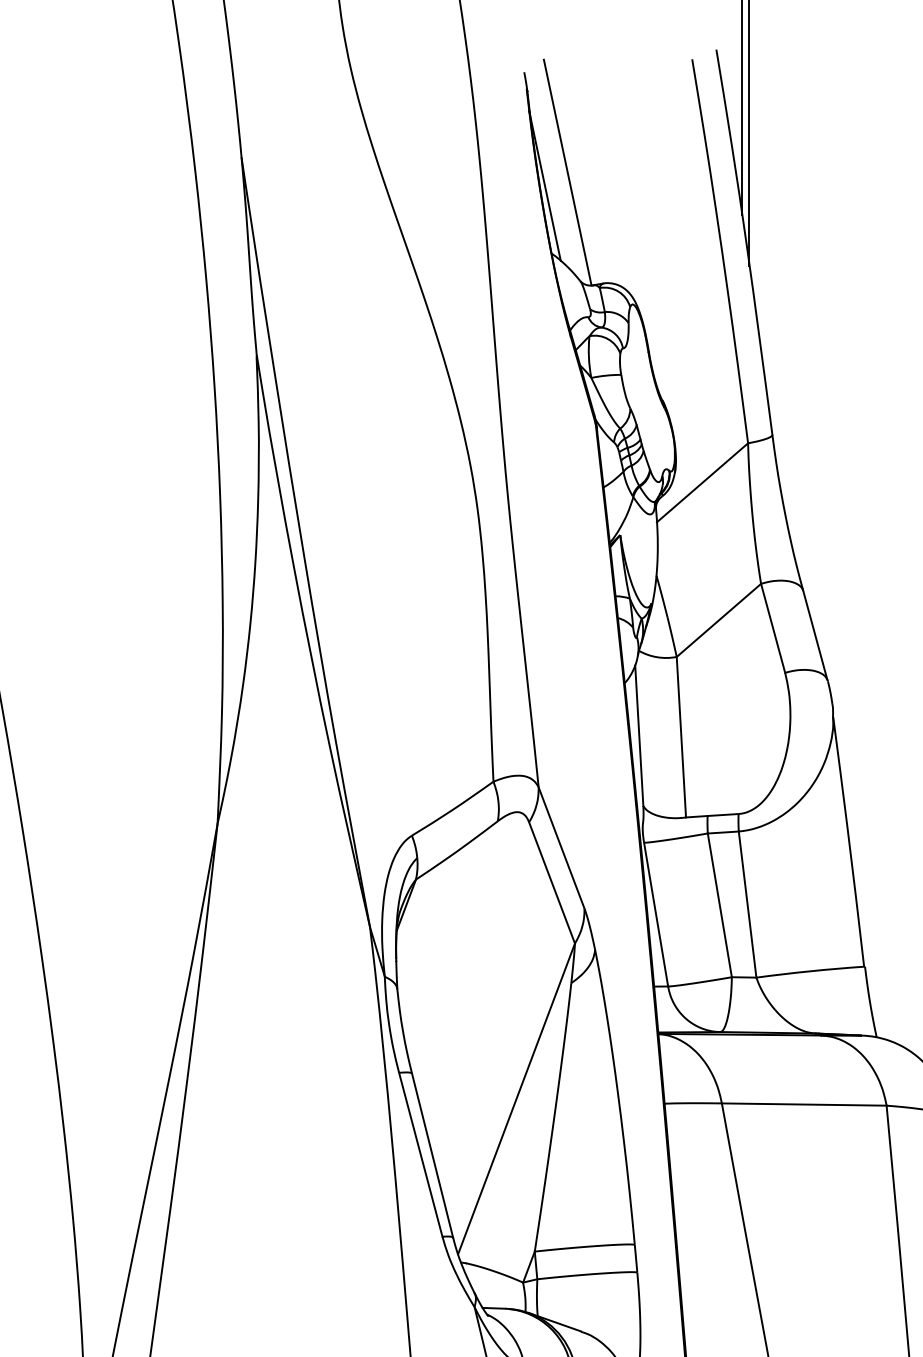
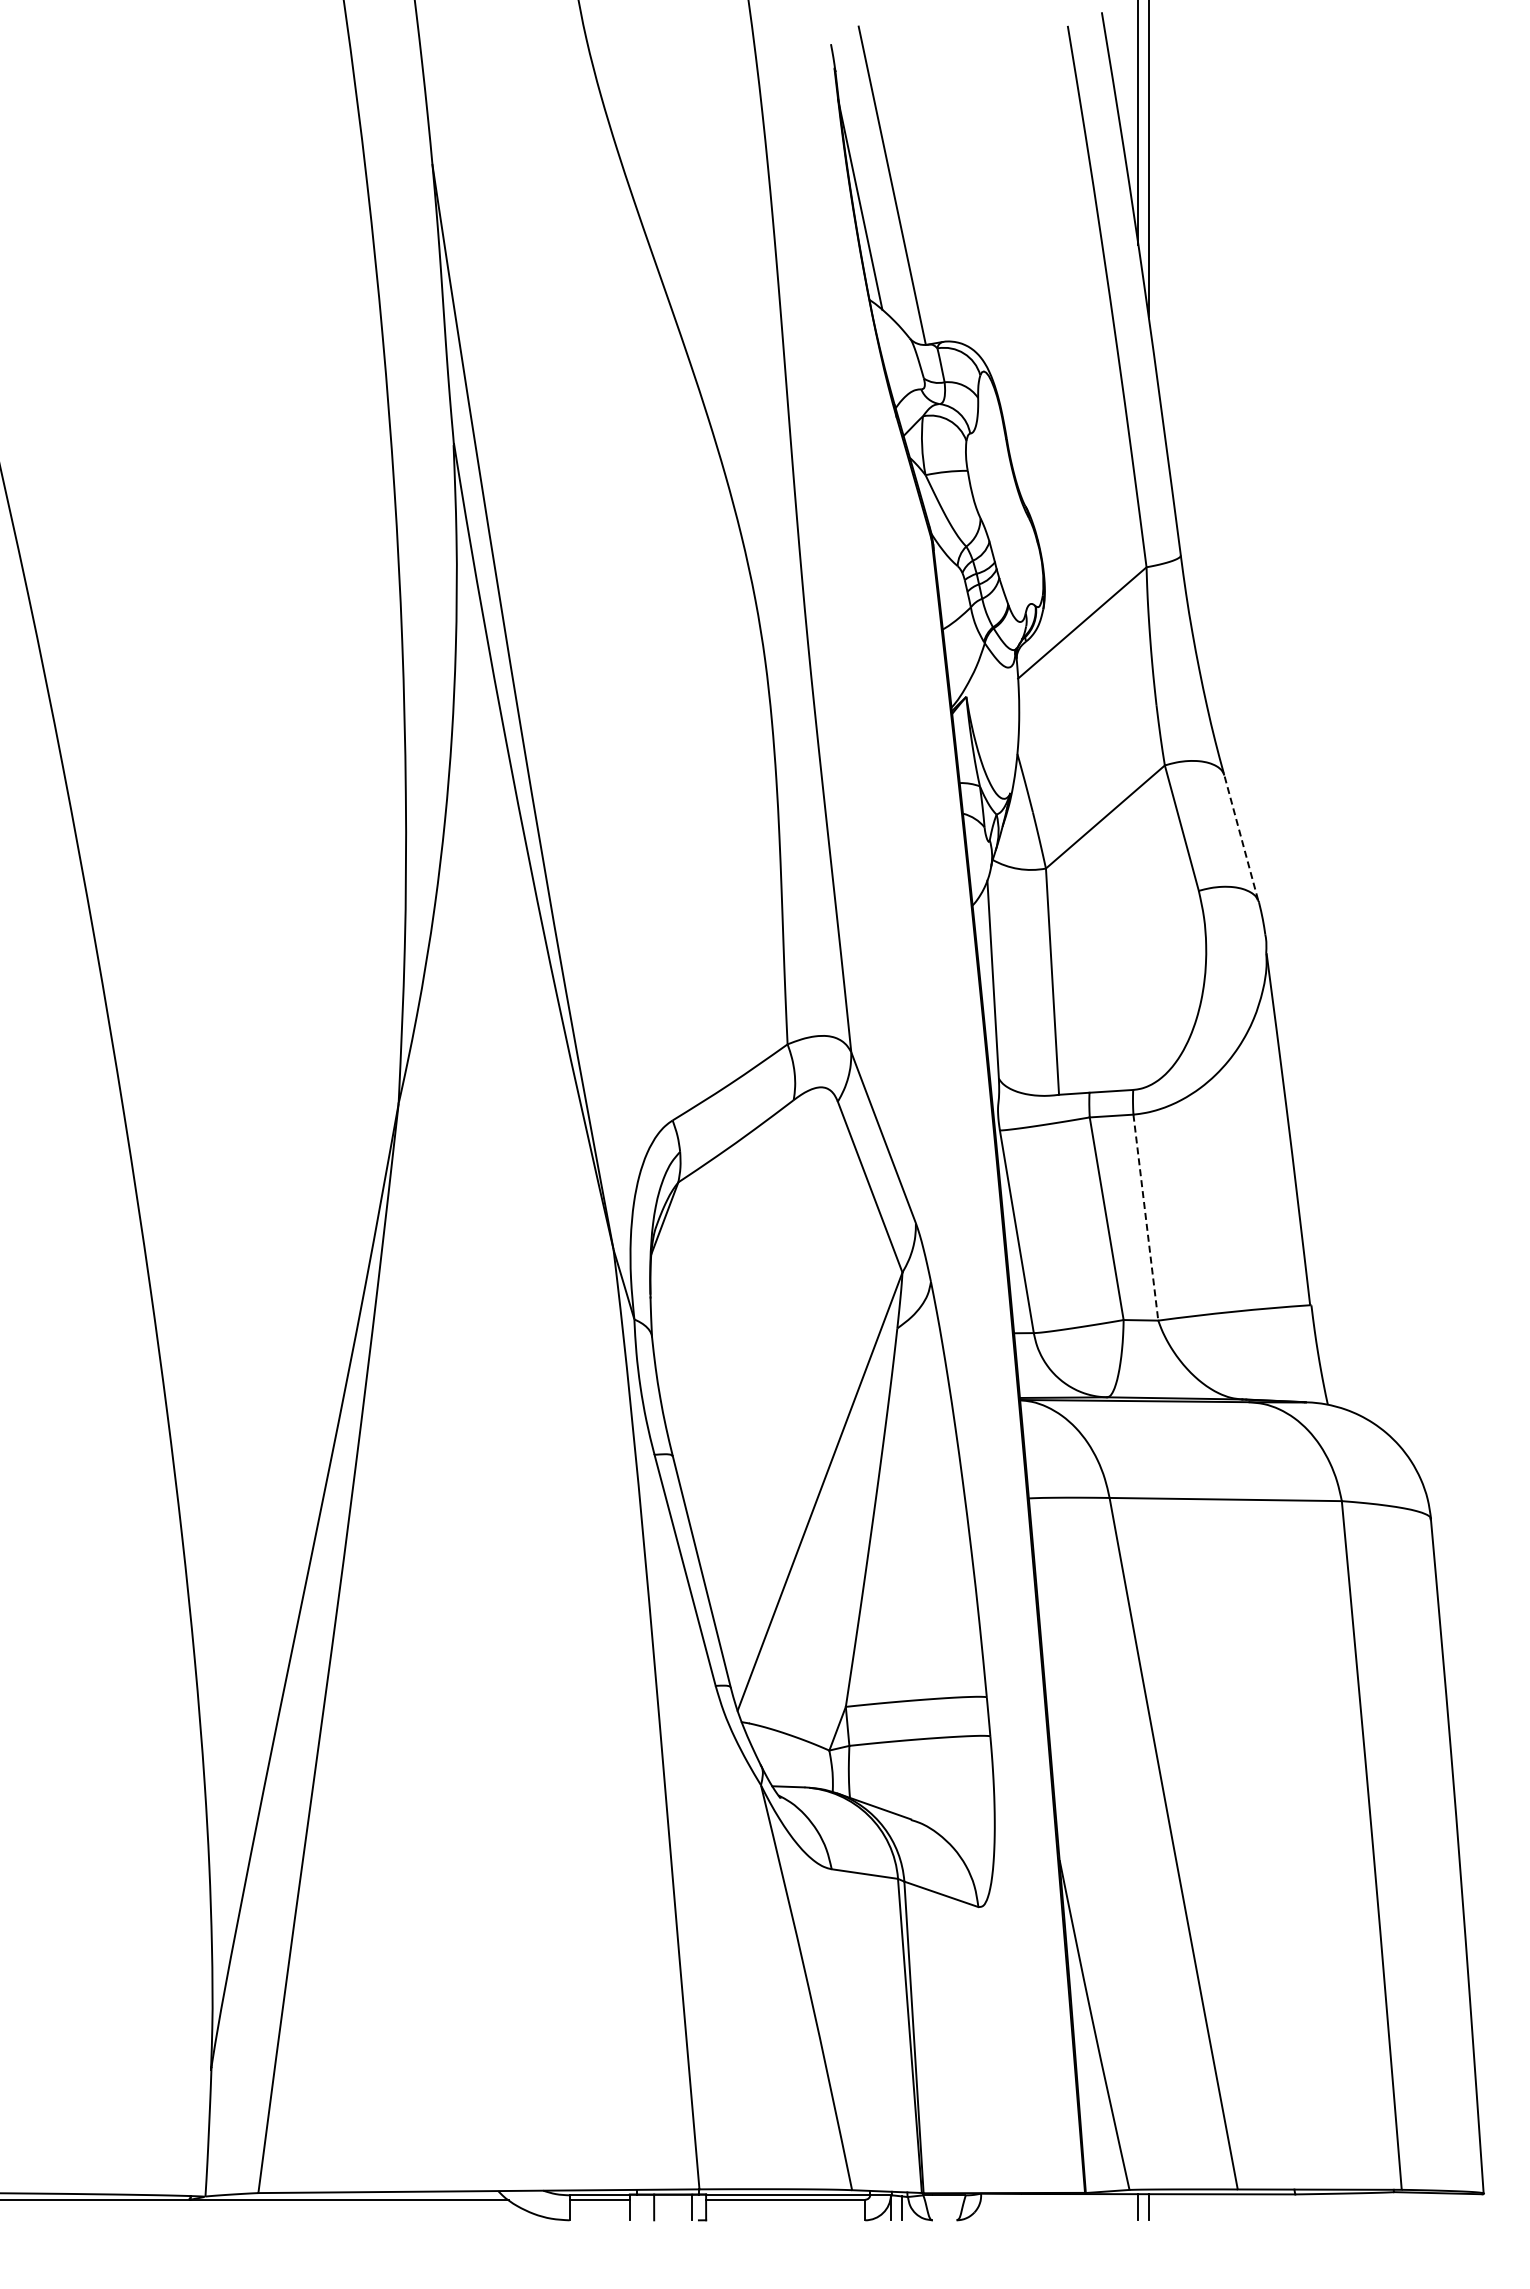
line: (814, 634) -> (1240, 836), solid -> dashed
line: (747, 904) -> (1145, 1217), solid -> dashed

